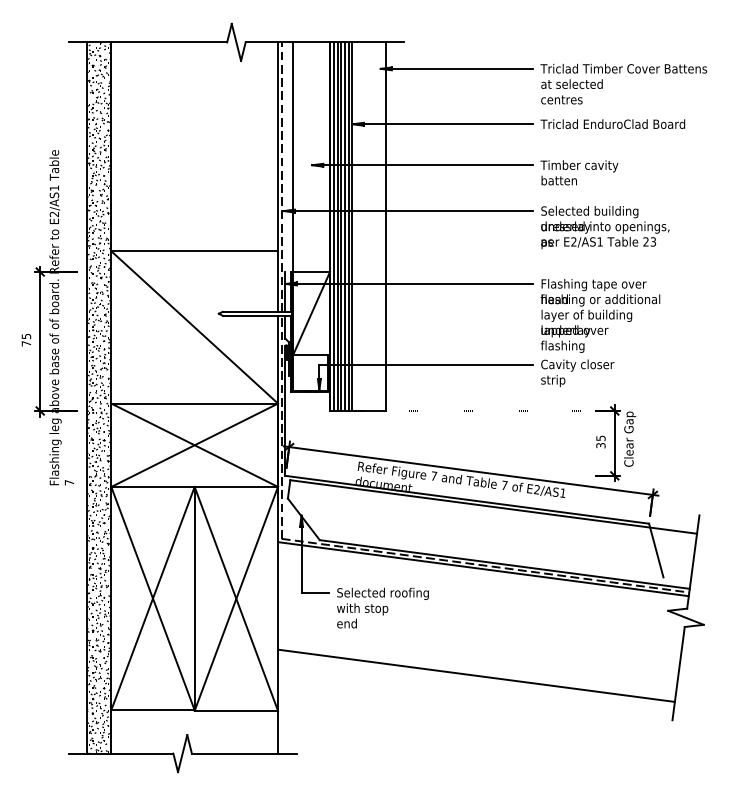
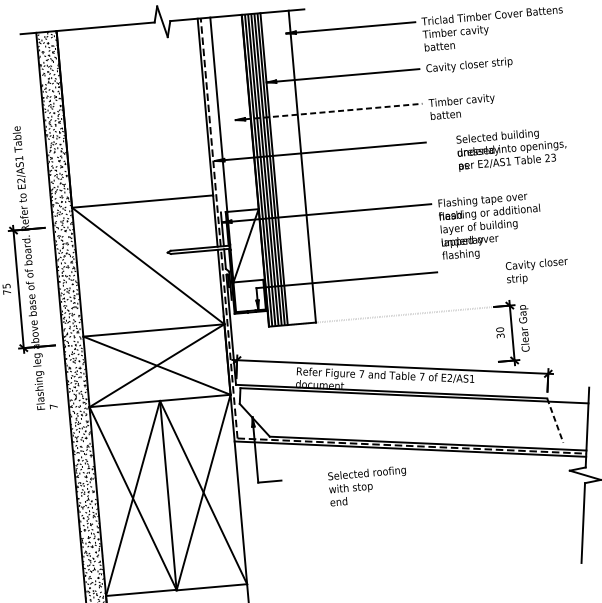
text: (579, 91) -> (456, 37), at selected centres -> Timber cavity batten
text: (612, 125) -> (486, 64), Triclad EnduroClad Board -> Cavity closer strip
line: (423, 165) -> (329, 112), solid -> dashed
text: (605, 227) -> (512, 148), moved
text: (577, 373) -> (537, 271), moved
text: (600, 438) -> (499, 329), 35 -> 30
line: (656, 550) -> (555, 420), solid -> dashed
text: (382, 607) -> (367, 485), moved
line: (476, 675) -> (412, 539), removed

